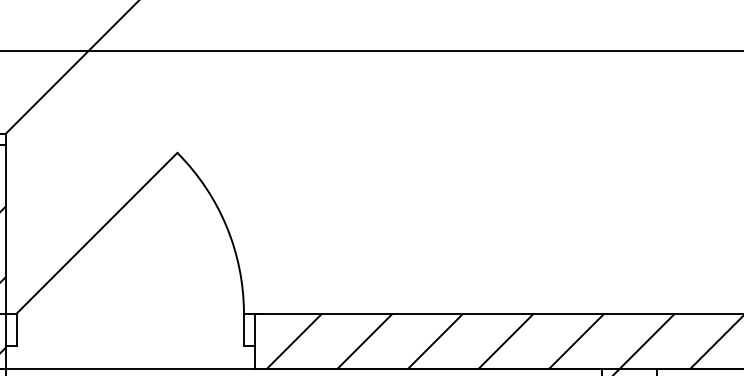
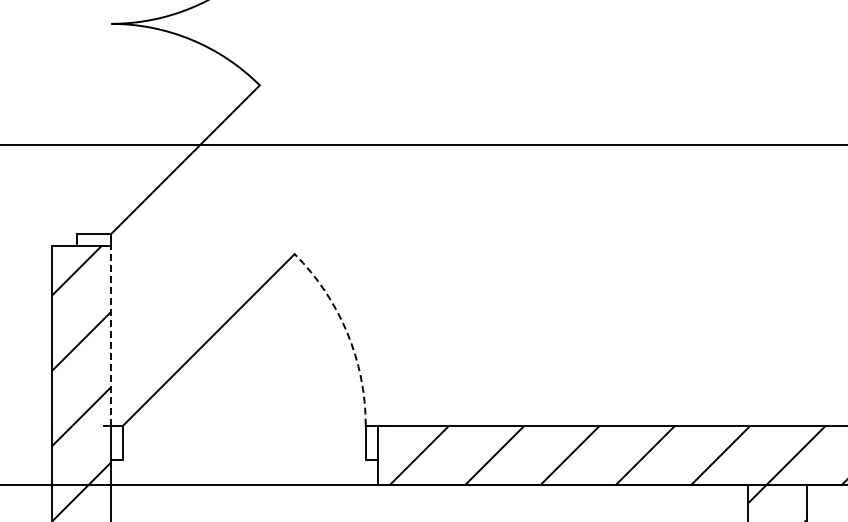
arc: (226, 226) -> (347, 332), solid -> dashed
line: (5, 229) -> (111, 335), solid -> dashed

